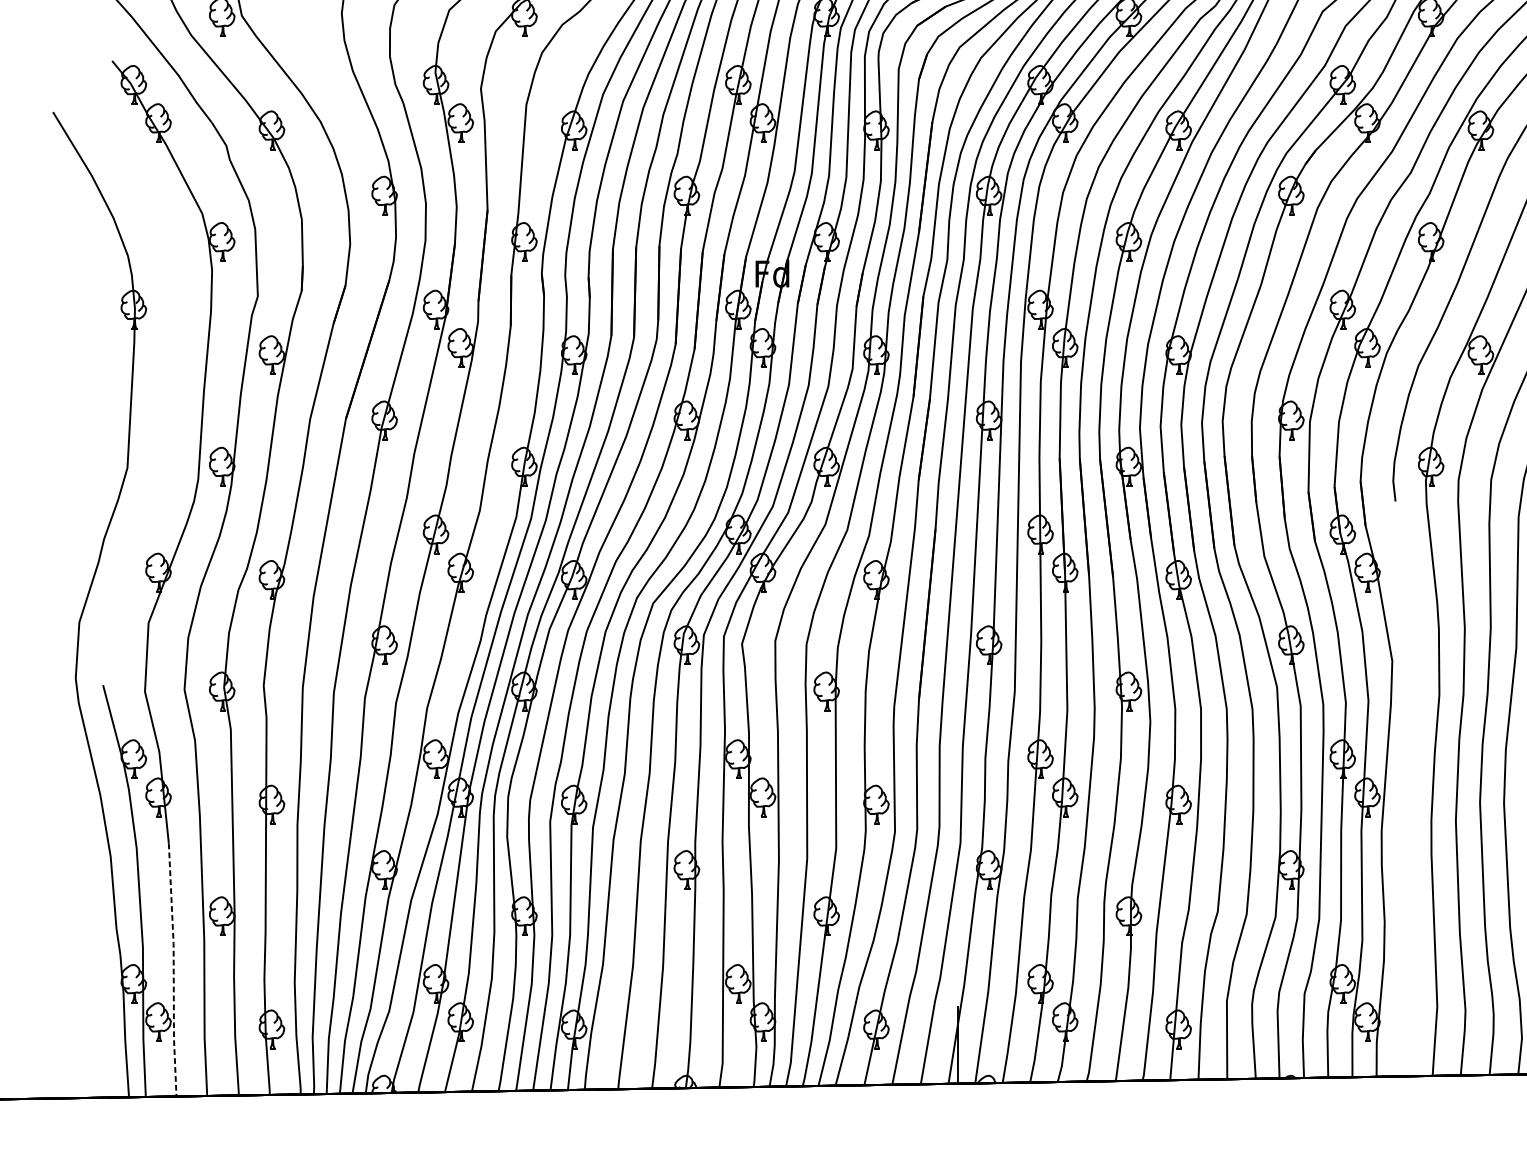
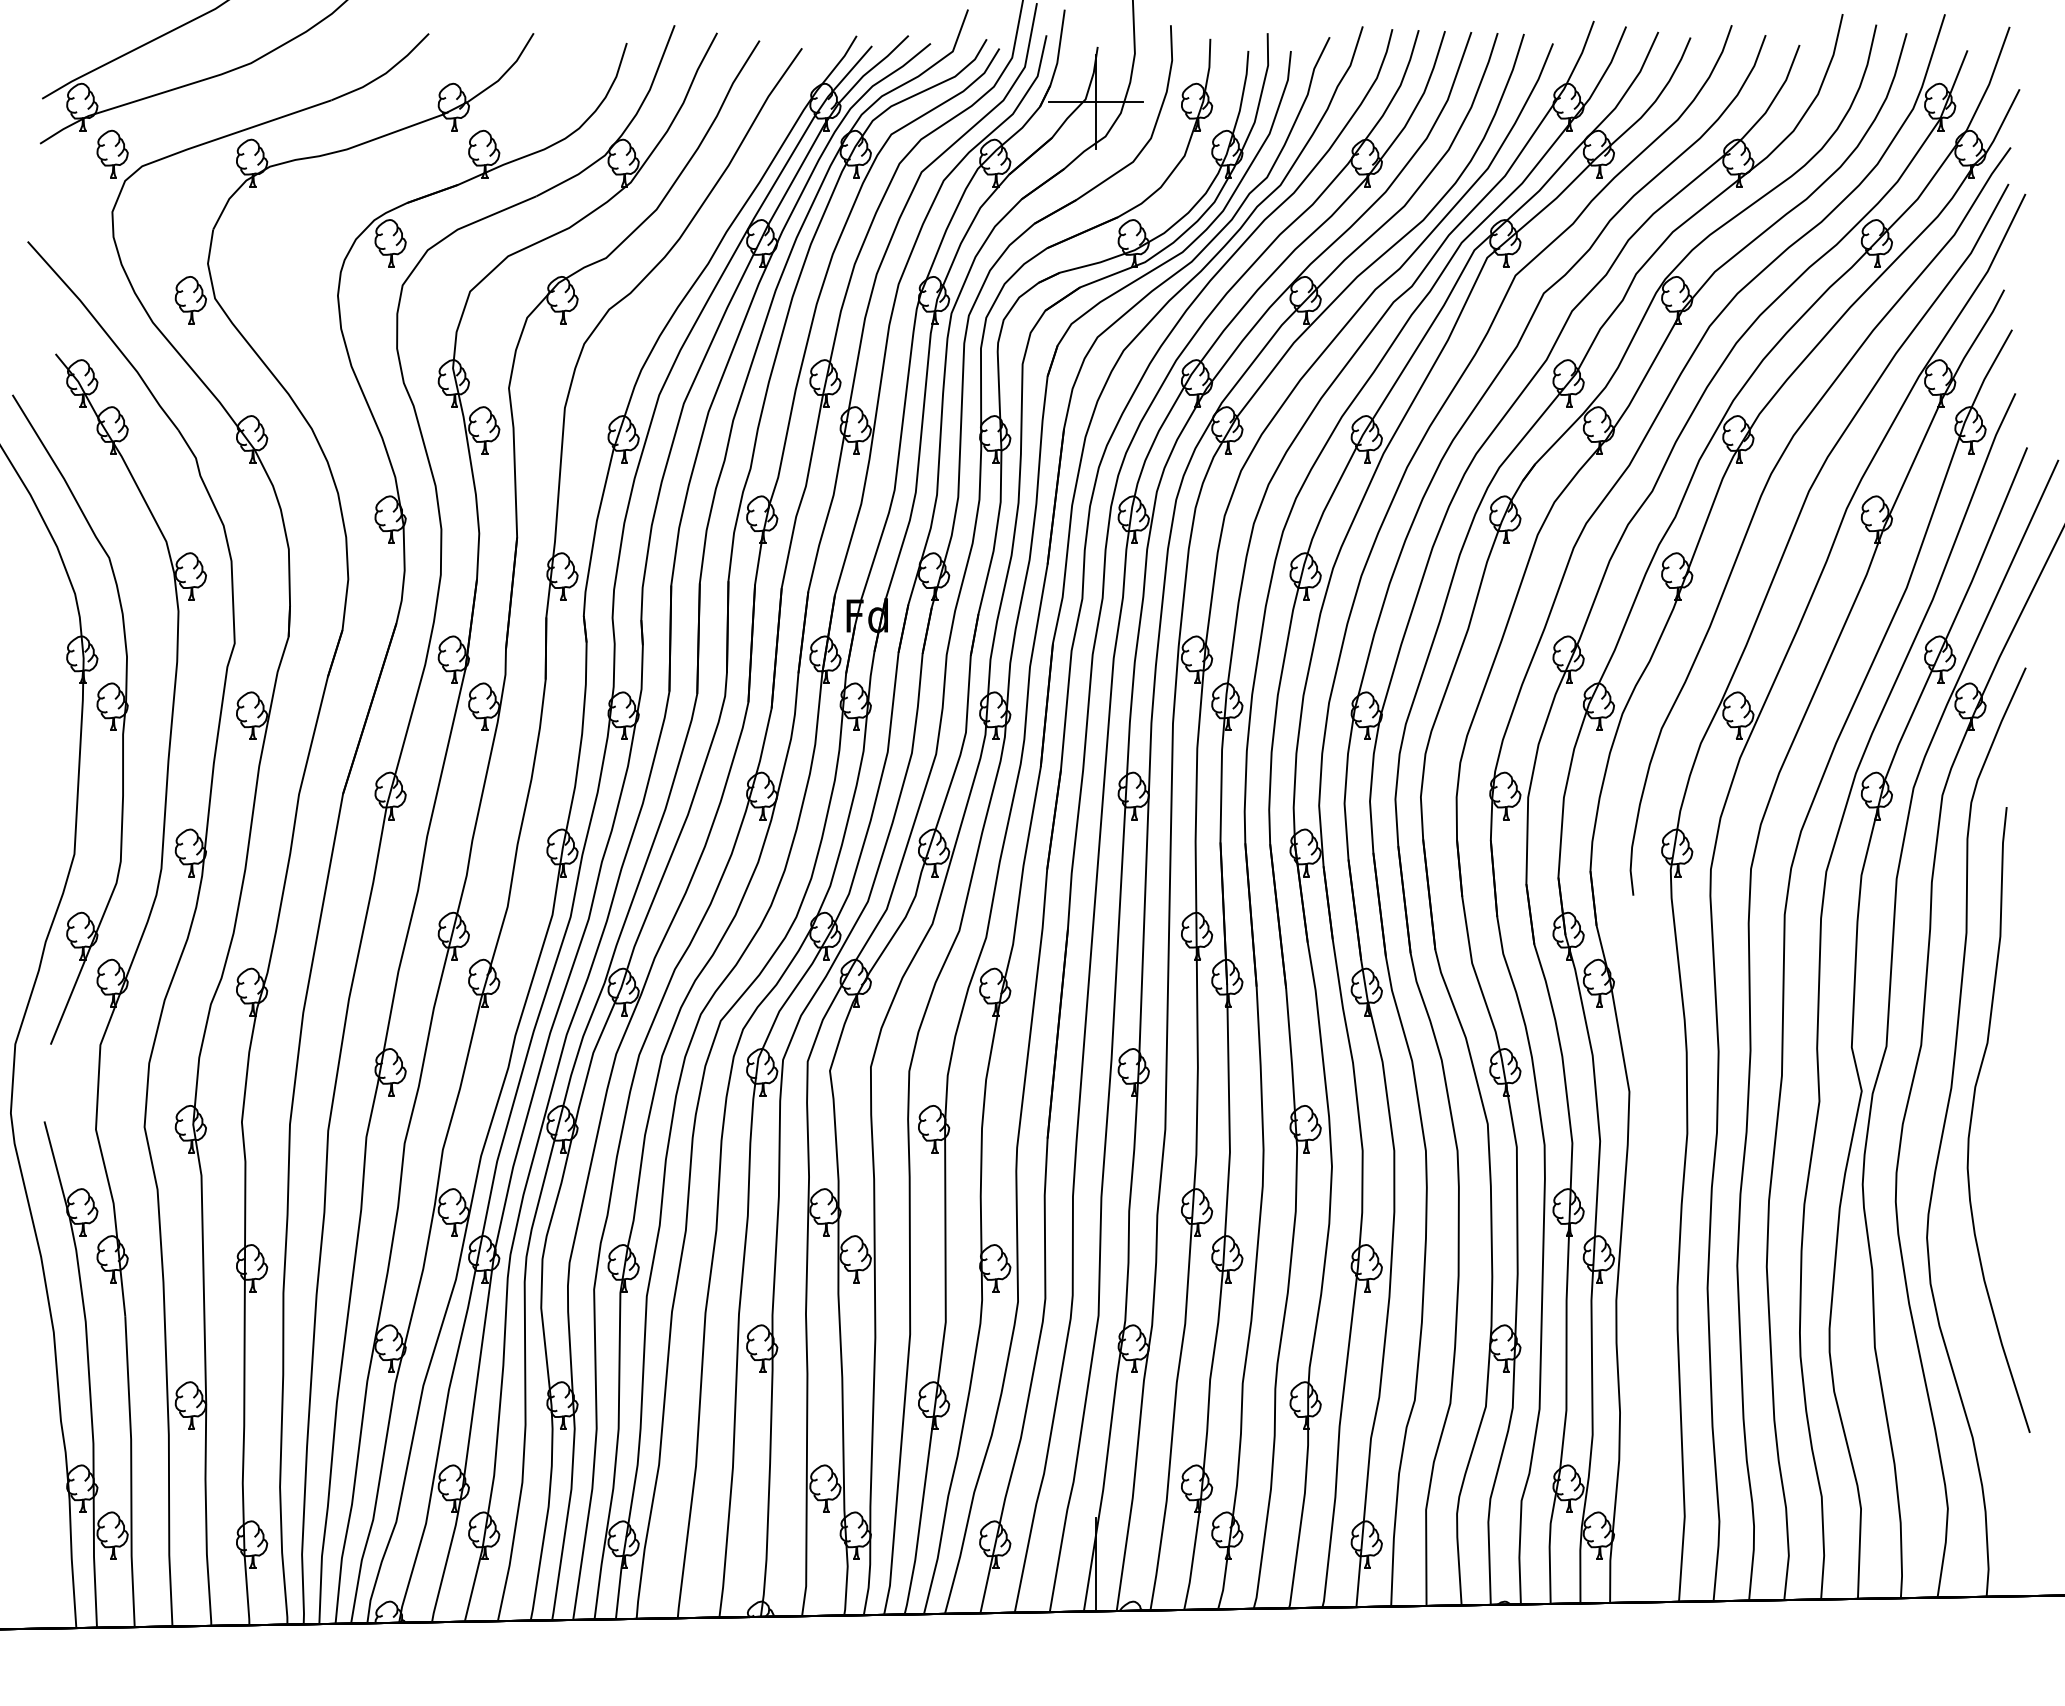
part: (145, 348) -> (96, 707), added
line: (173, 970) -> (131, 1472), dashed -> solid

